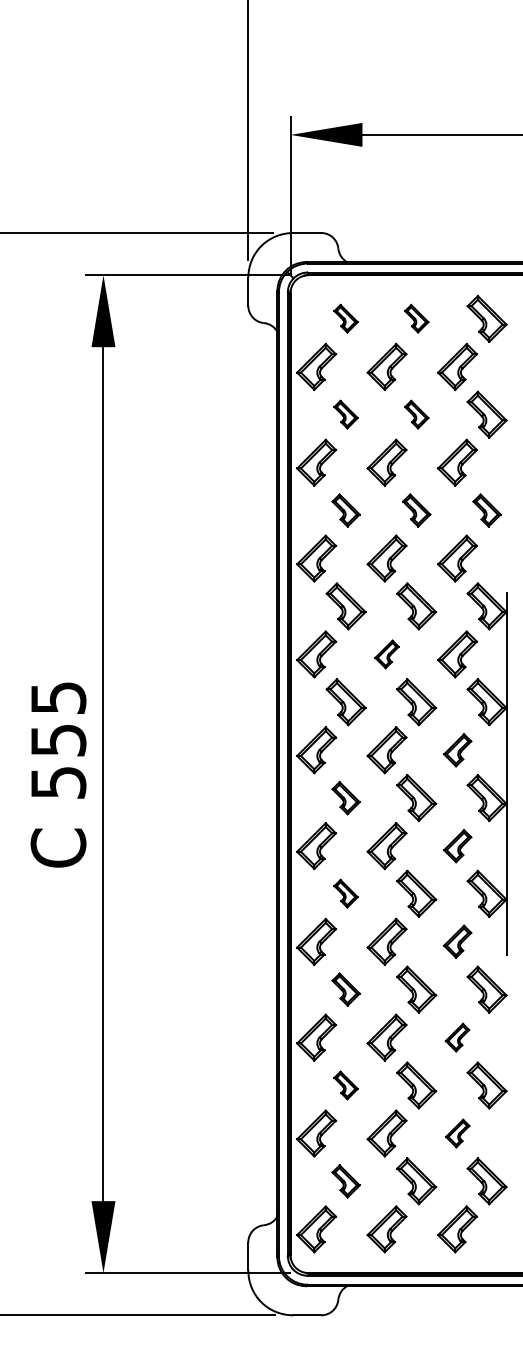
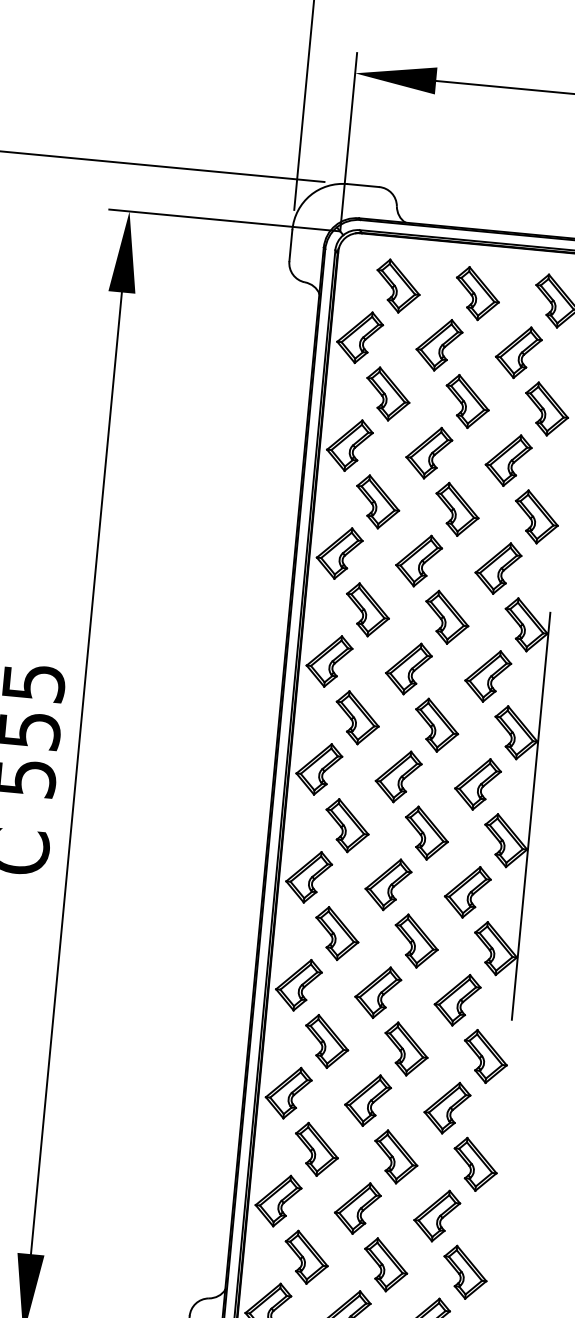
part: (345, 318) -> (397, 285), size x1.67
part: (416, 318) -> (477, 293), size x1.67
part: (345, 414) -> (387, 394), size x1.67
part: (416, 414) -> (467, 401), size x1.67
part: (345, 510) -> (377, 502), size x1.43
part: (416, 510) -> (457, 509), size x1.43
part: (486, 510) -> (535, 517), size x1.43
part: (386, 654) -> (407, 668), size x1.67
part: (457, 750) -> (477, 784), size x1.43
part: (345, 798) -> (346, 826), size x1.43
part: (457, 846) -> (467, 892), size x1.43
part: (345, 893) -> (336, 933), size x1.67
part: (457, 941) -> (457, 999), size x1.43
part: (345, 989) -> (326, 1041), size x1.43
part: (457, 1037) -> (447, 1107), size x1.67
part: (345, 1085) -> (315, 1149), size x1.67
part: (457, 1133) -> (436, 1215), size x1.67
part: (345, 1181) -> (305, 1257), size x1.43

